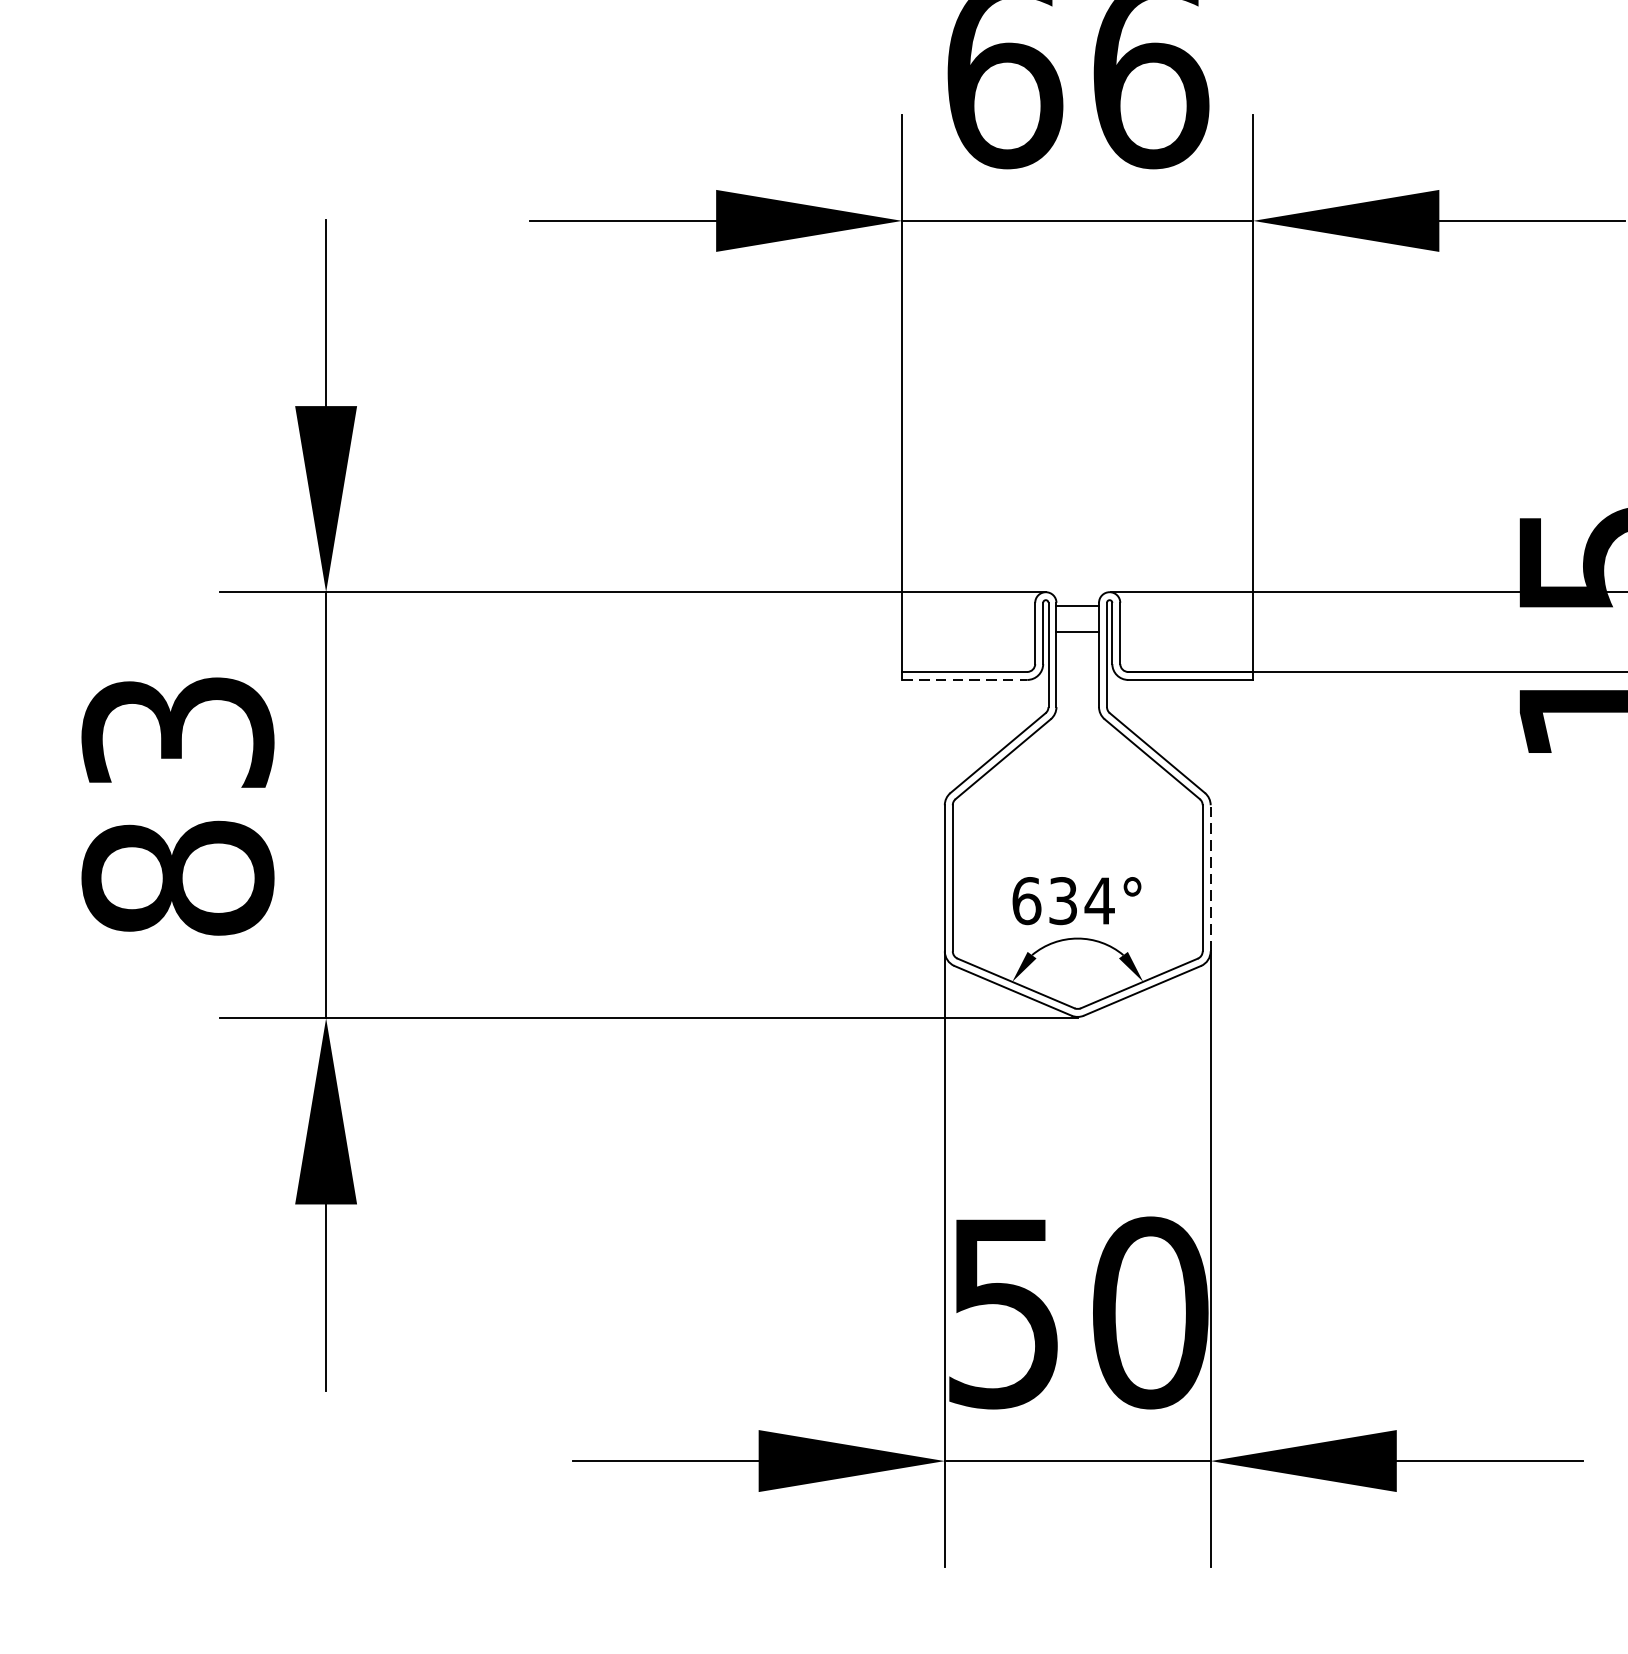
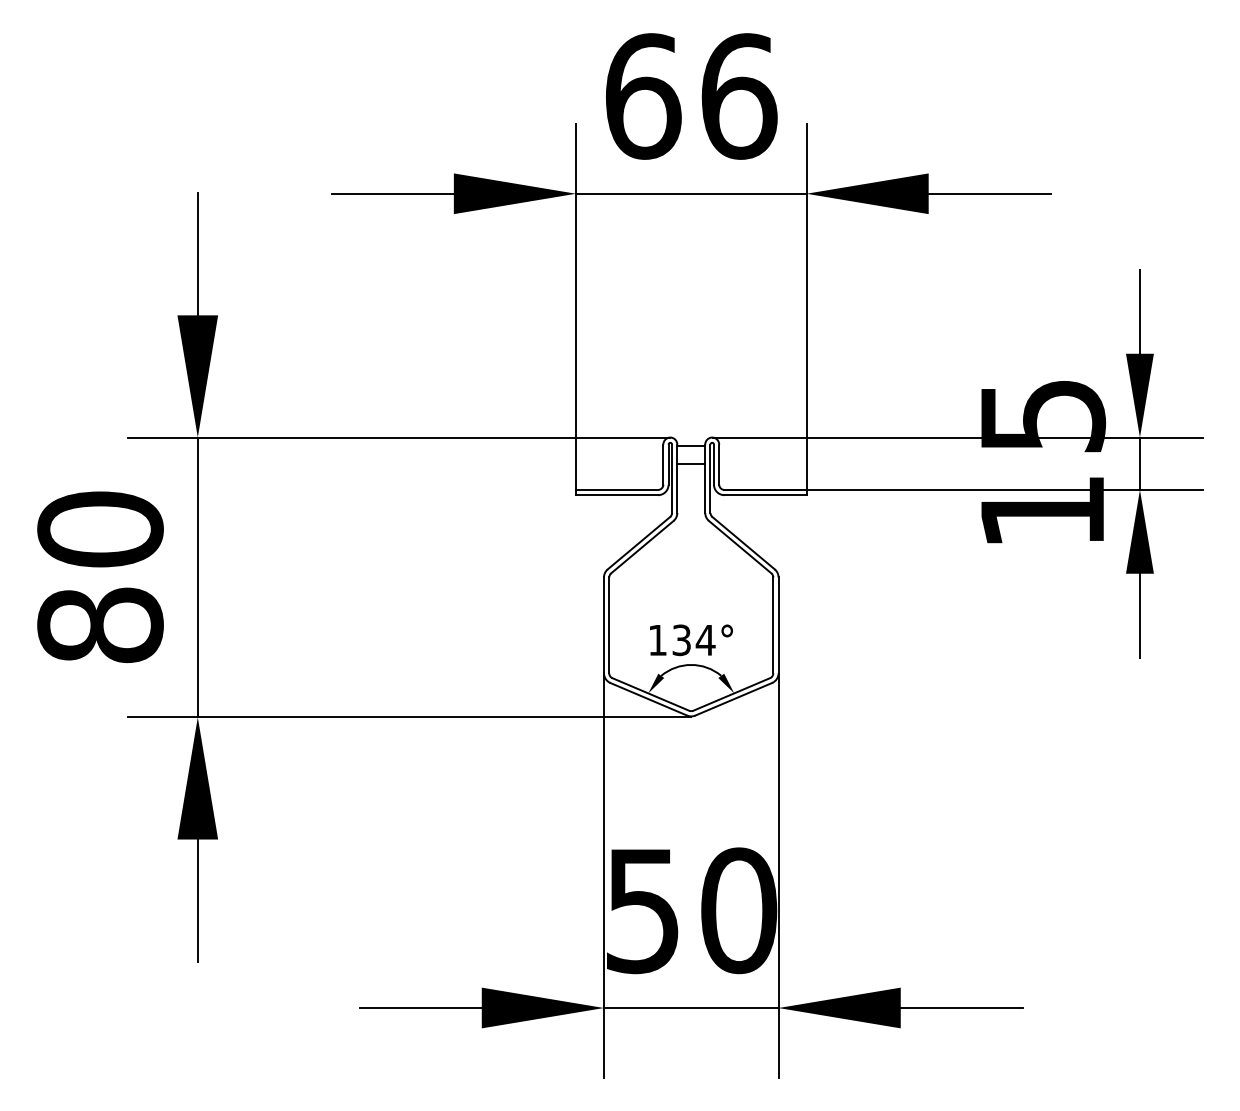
line: (965, 680) -> (617, 495), dashed -> solid
text: (177, 732) -> (100, 529), 83 -> 80
line: (1210, 878) -> (778, 625), dashed -> solid
text: (1026, 901) -> (657, 640), 634° -> 134°

